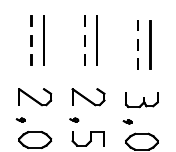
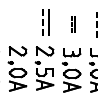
part: (36, 40) -> (18, 22), removed
part: (144, 44) -> (73, 24), size x0.6

